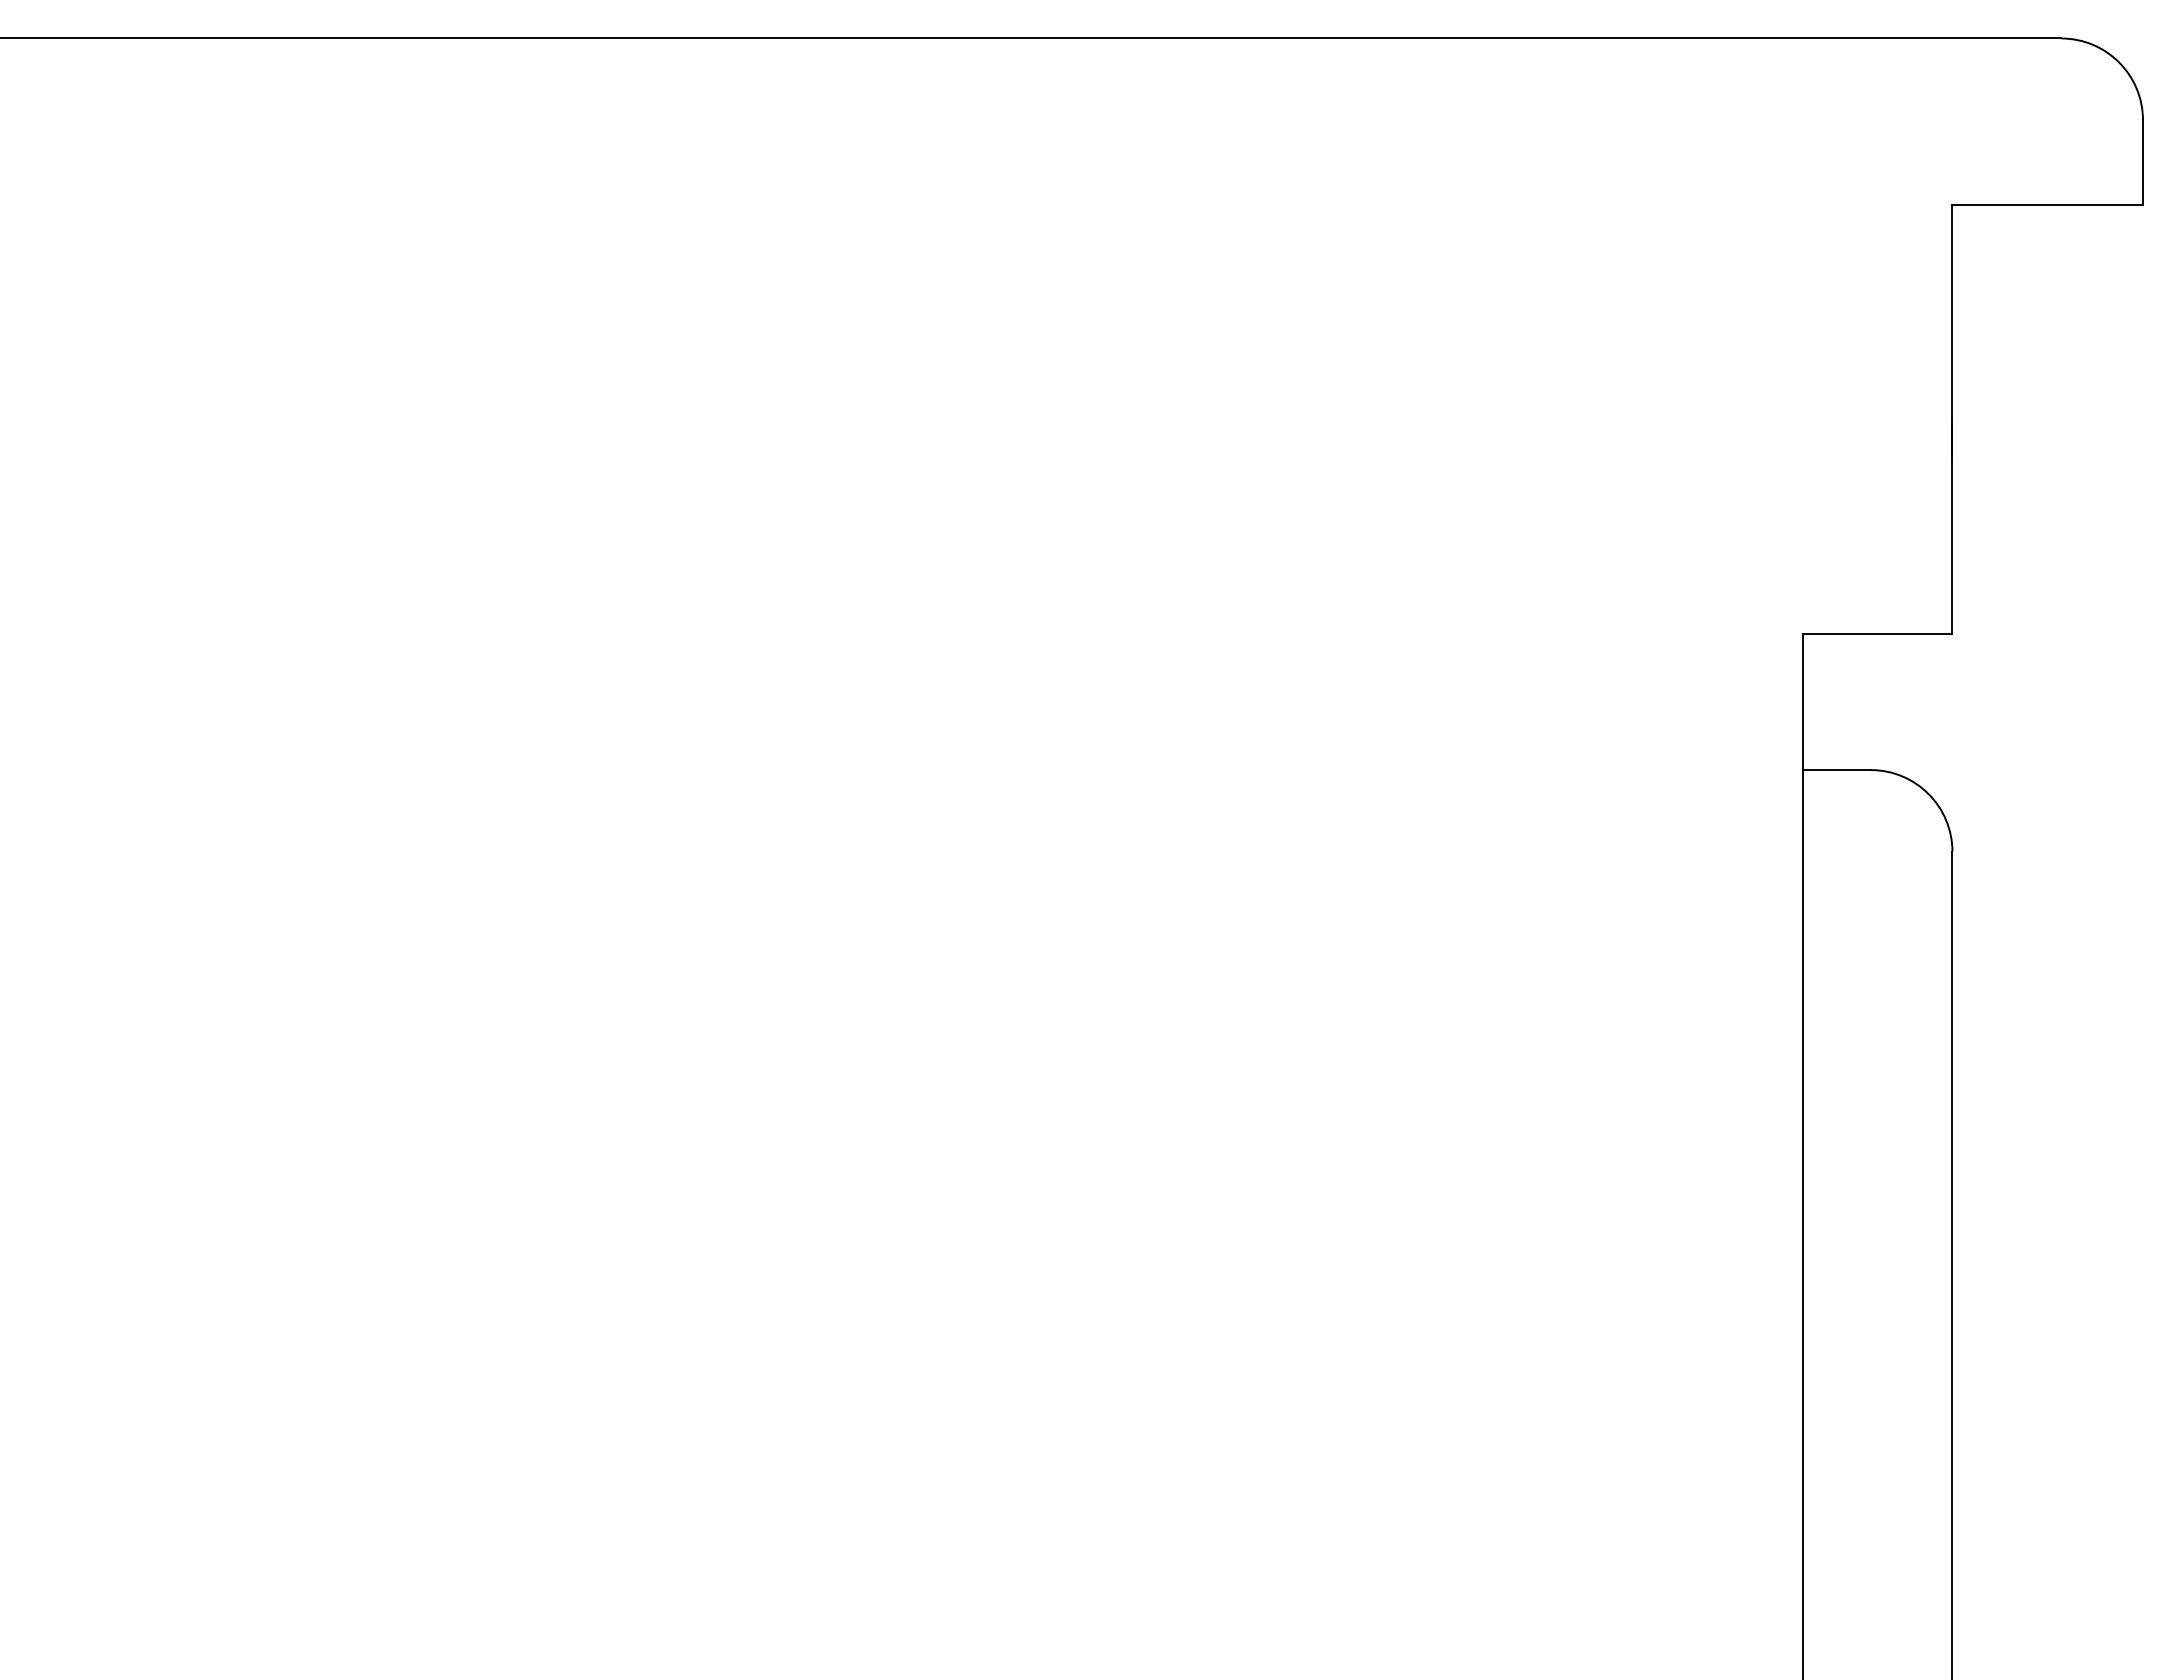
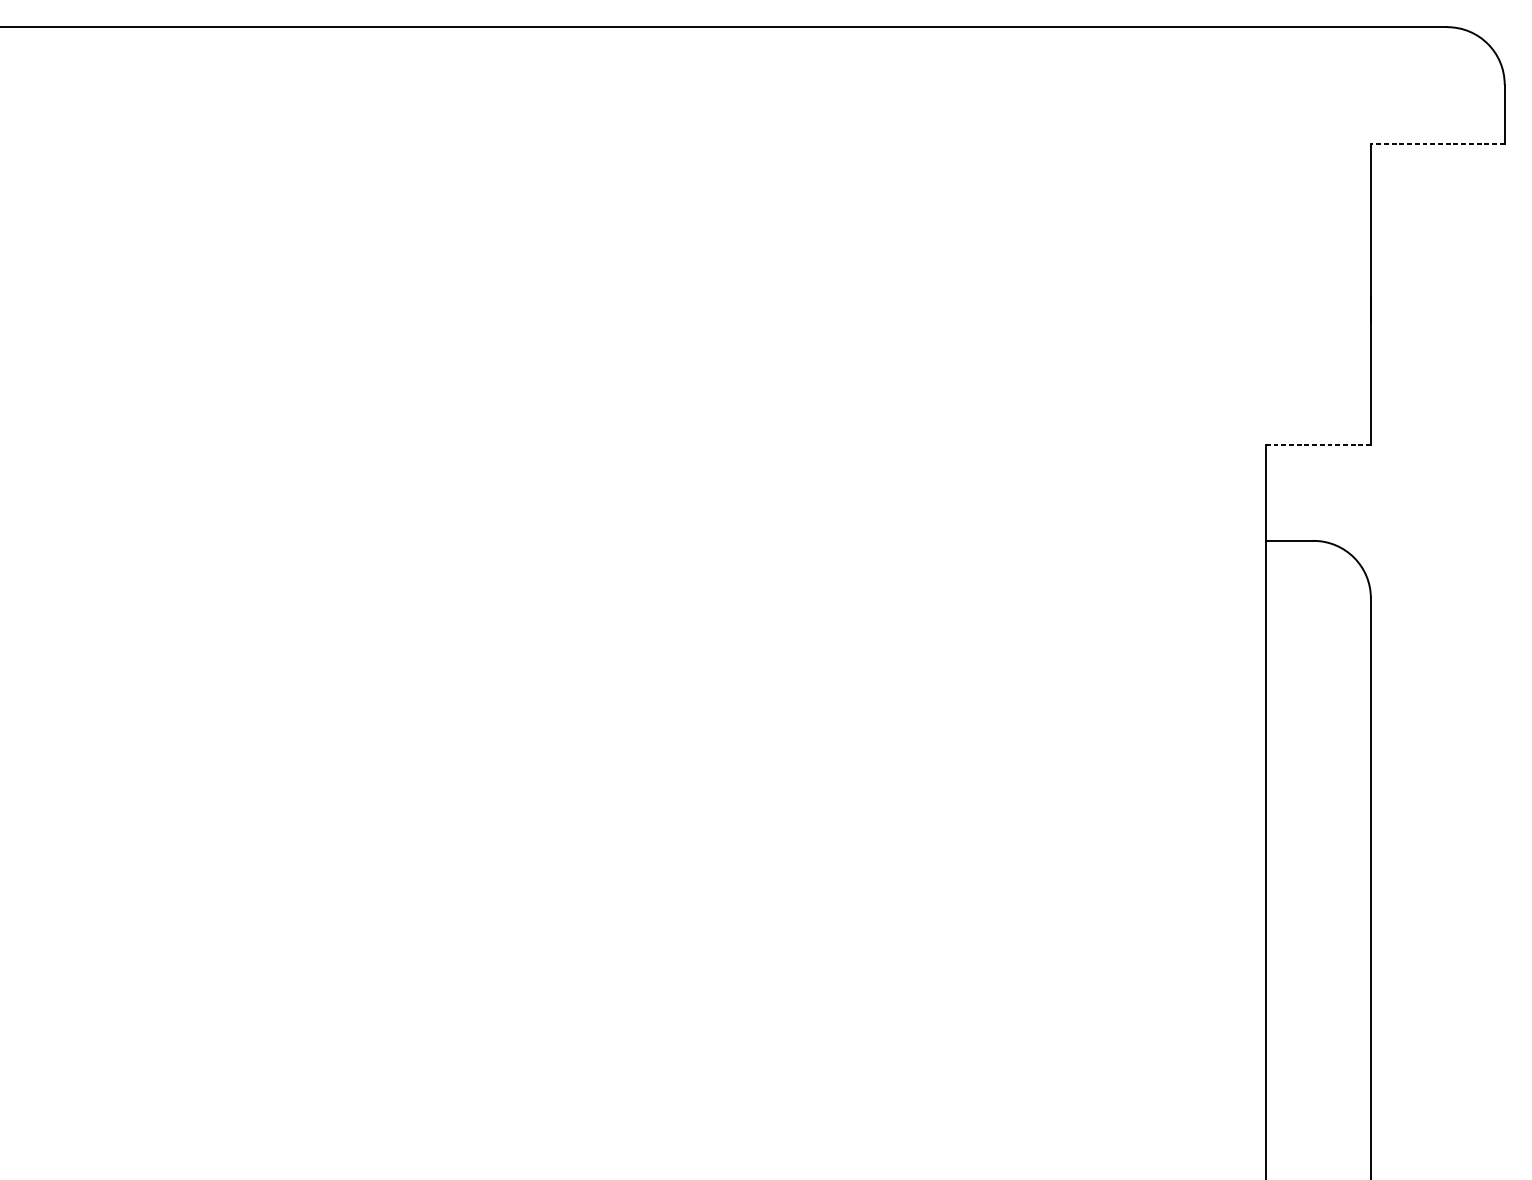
line: (2047, 205) -> (1437, 144), solid -> dashed
line: (1877, 633) -> (1318, 444), solid -> dashed

